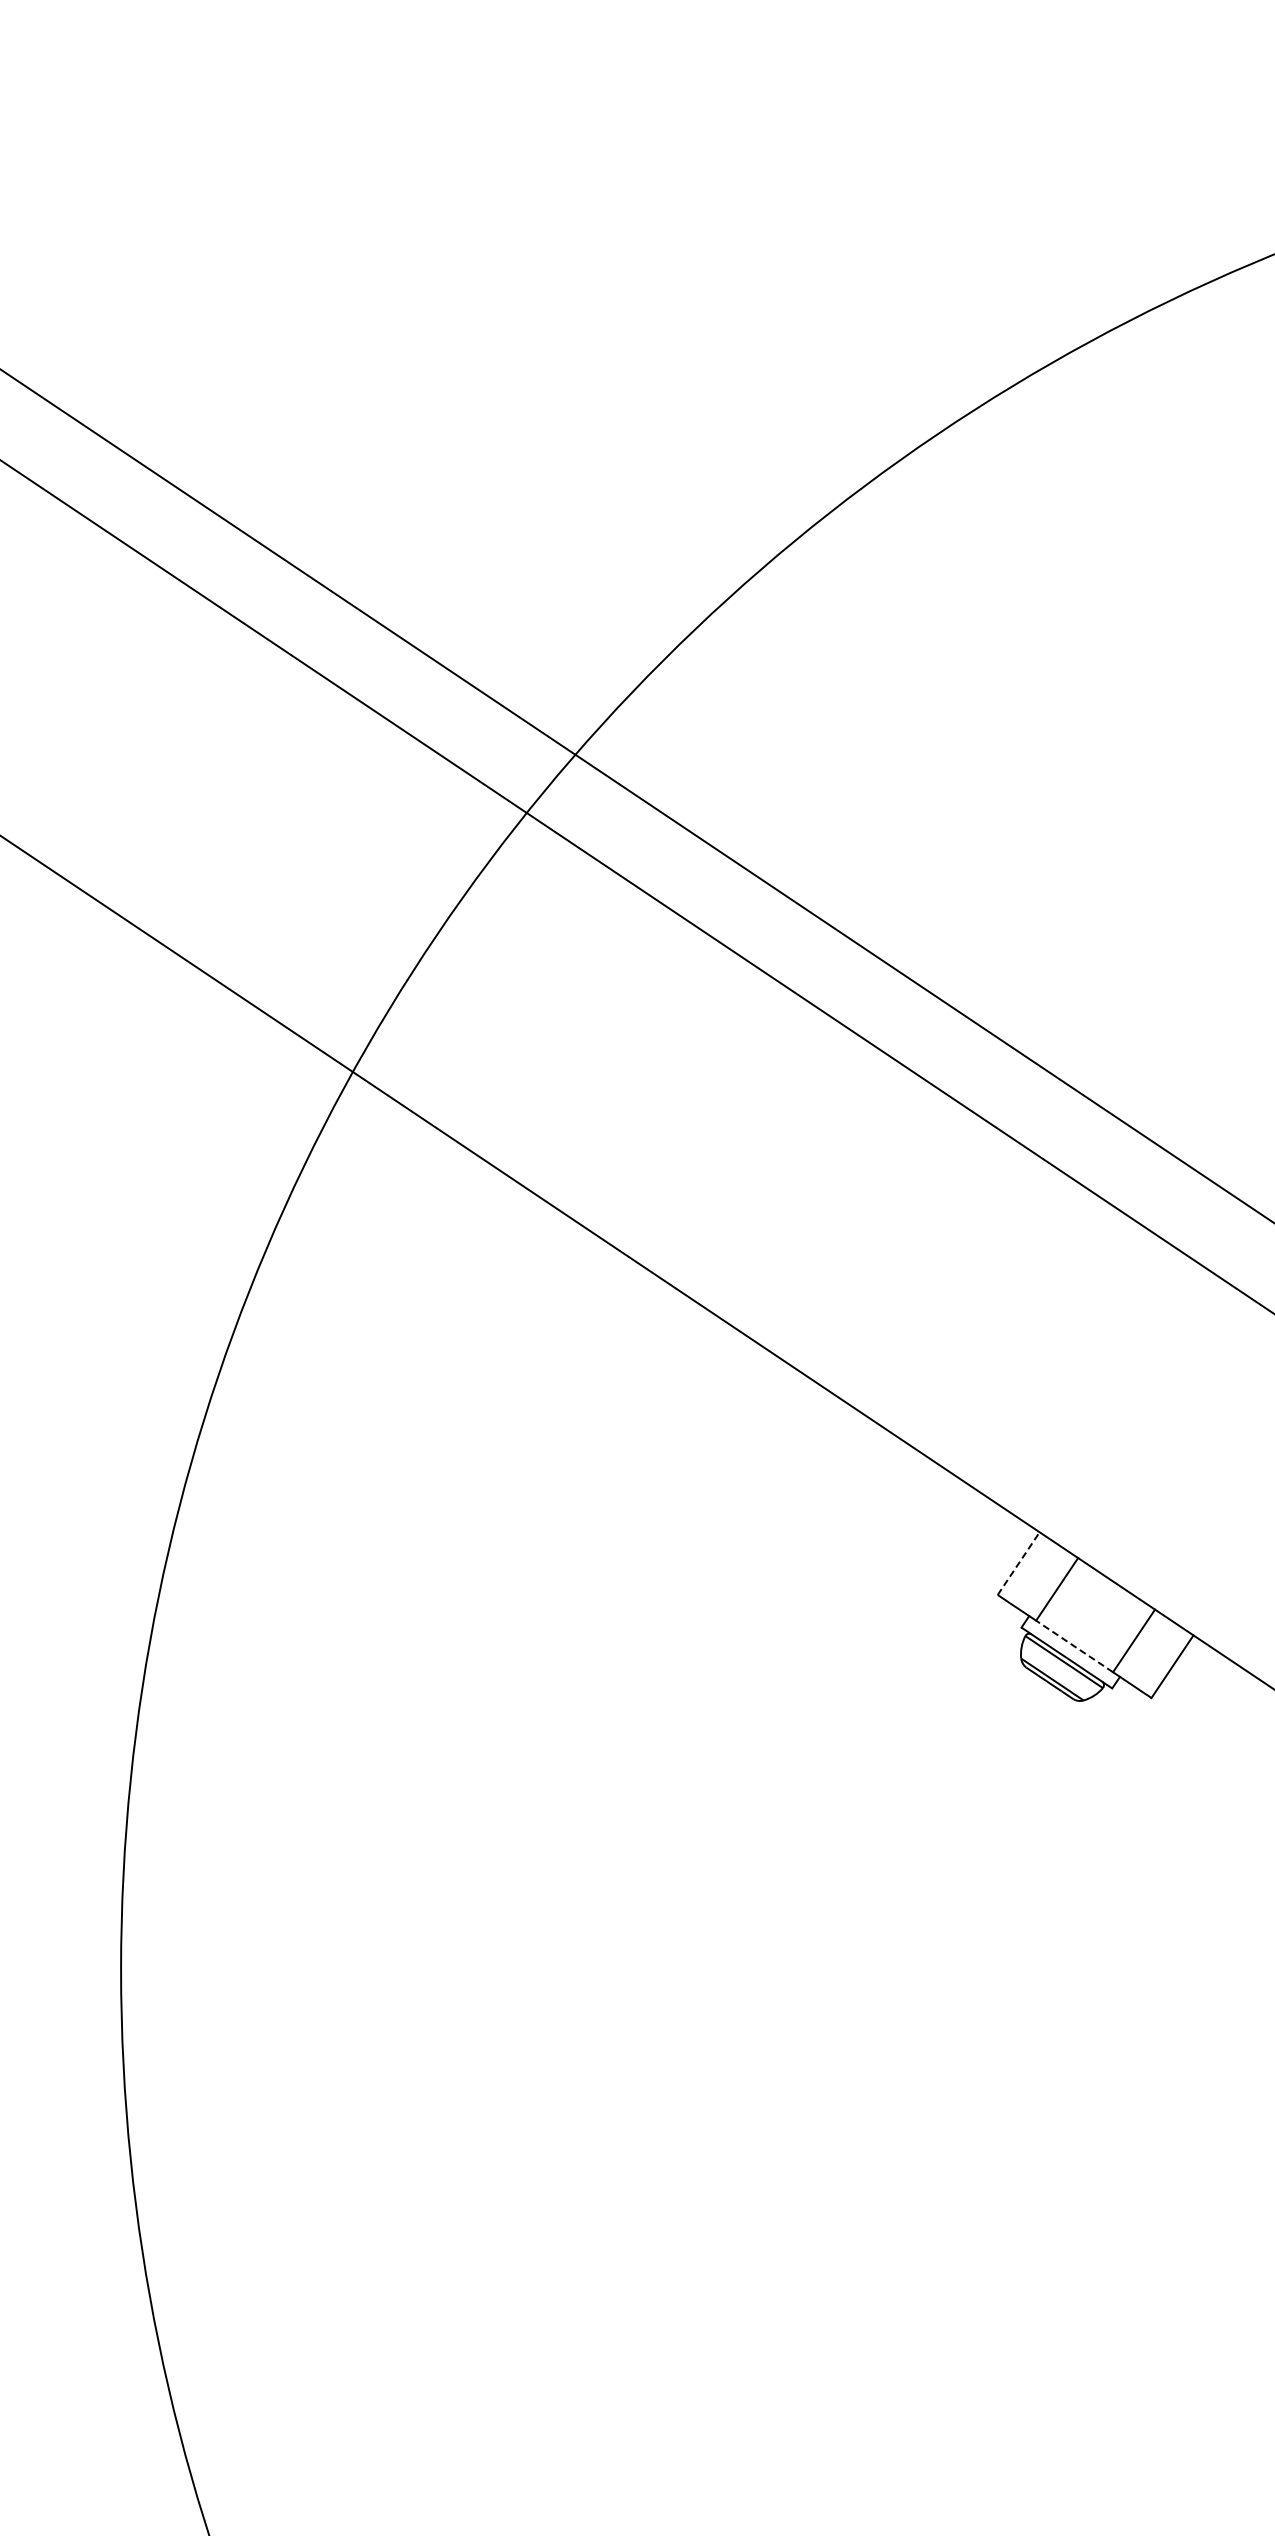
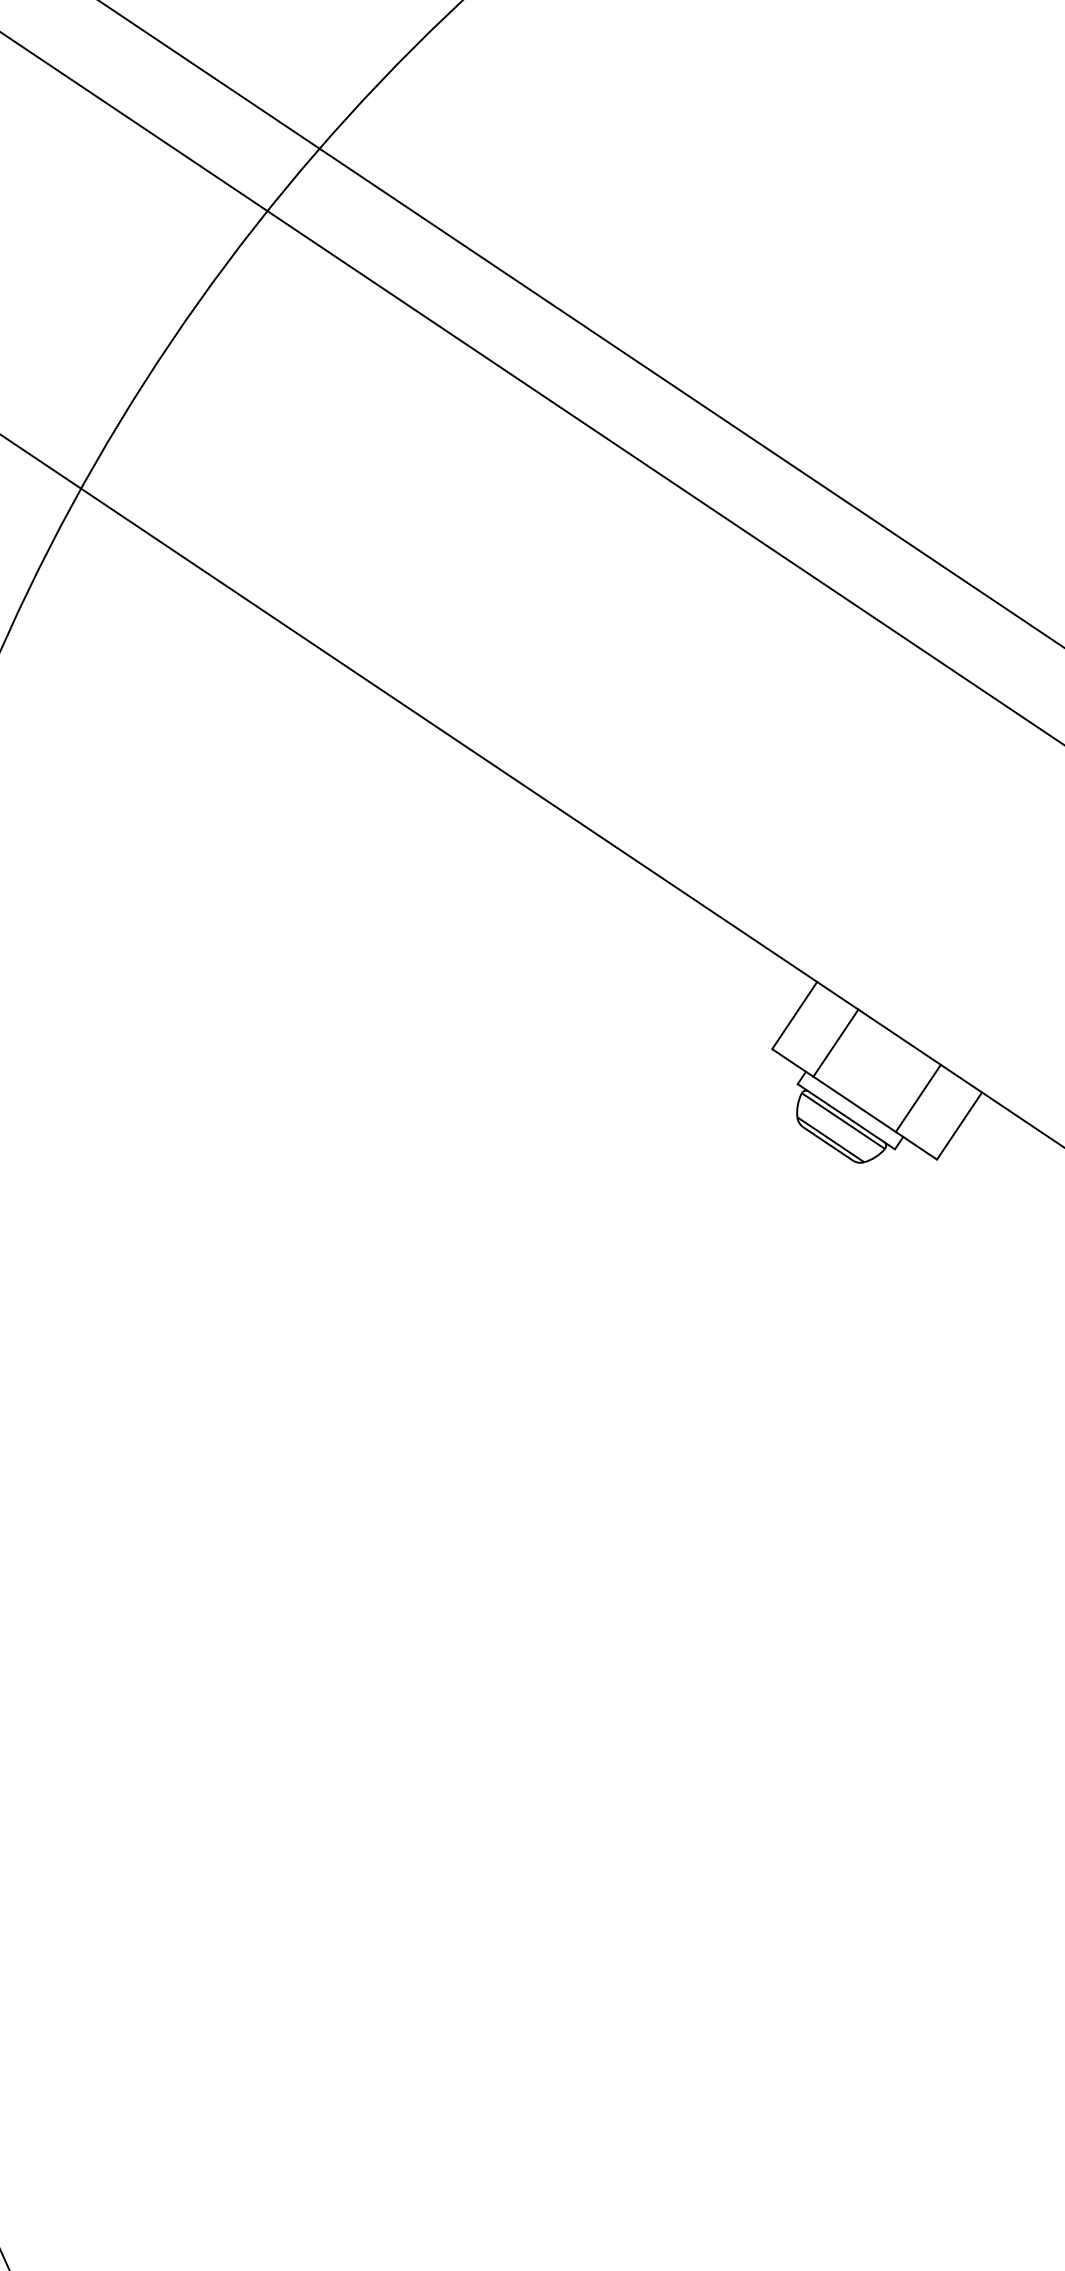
line: (1018, 1563) -> (794, 1015), dashed -> solid
line: (1074, 1646) -> (854, 1104), dashed -> solid

